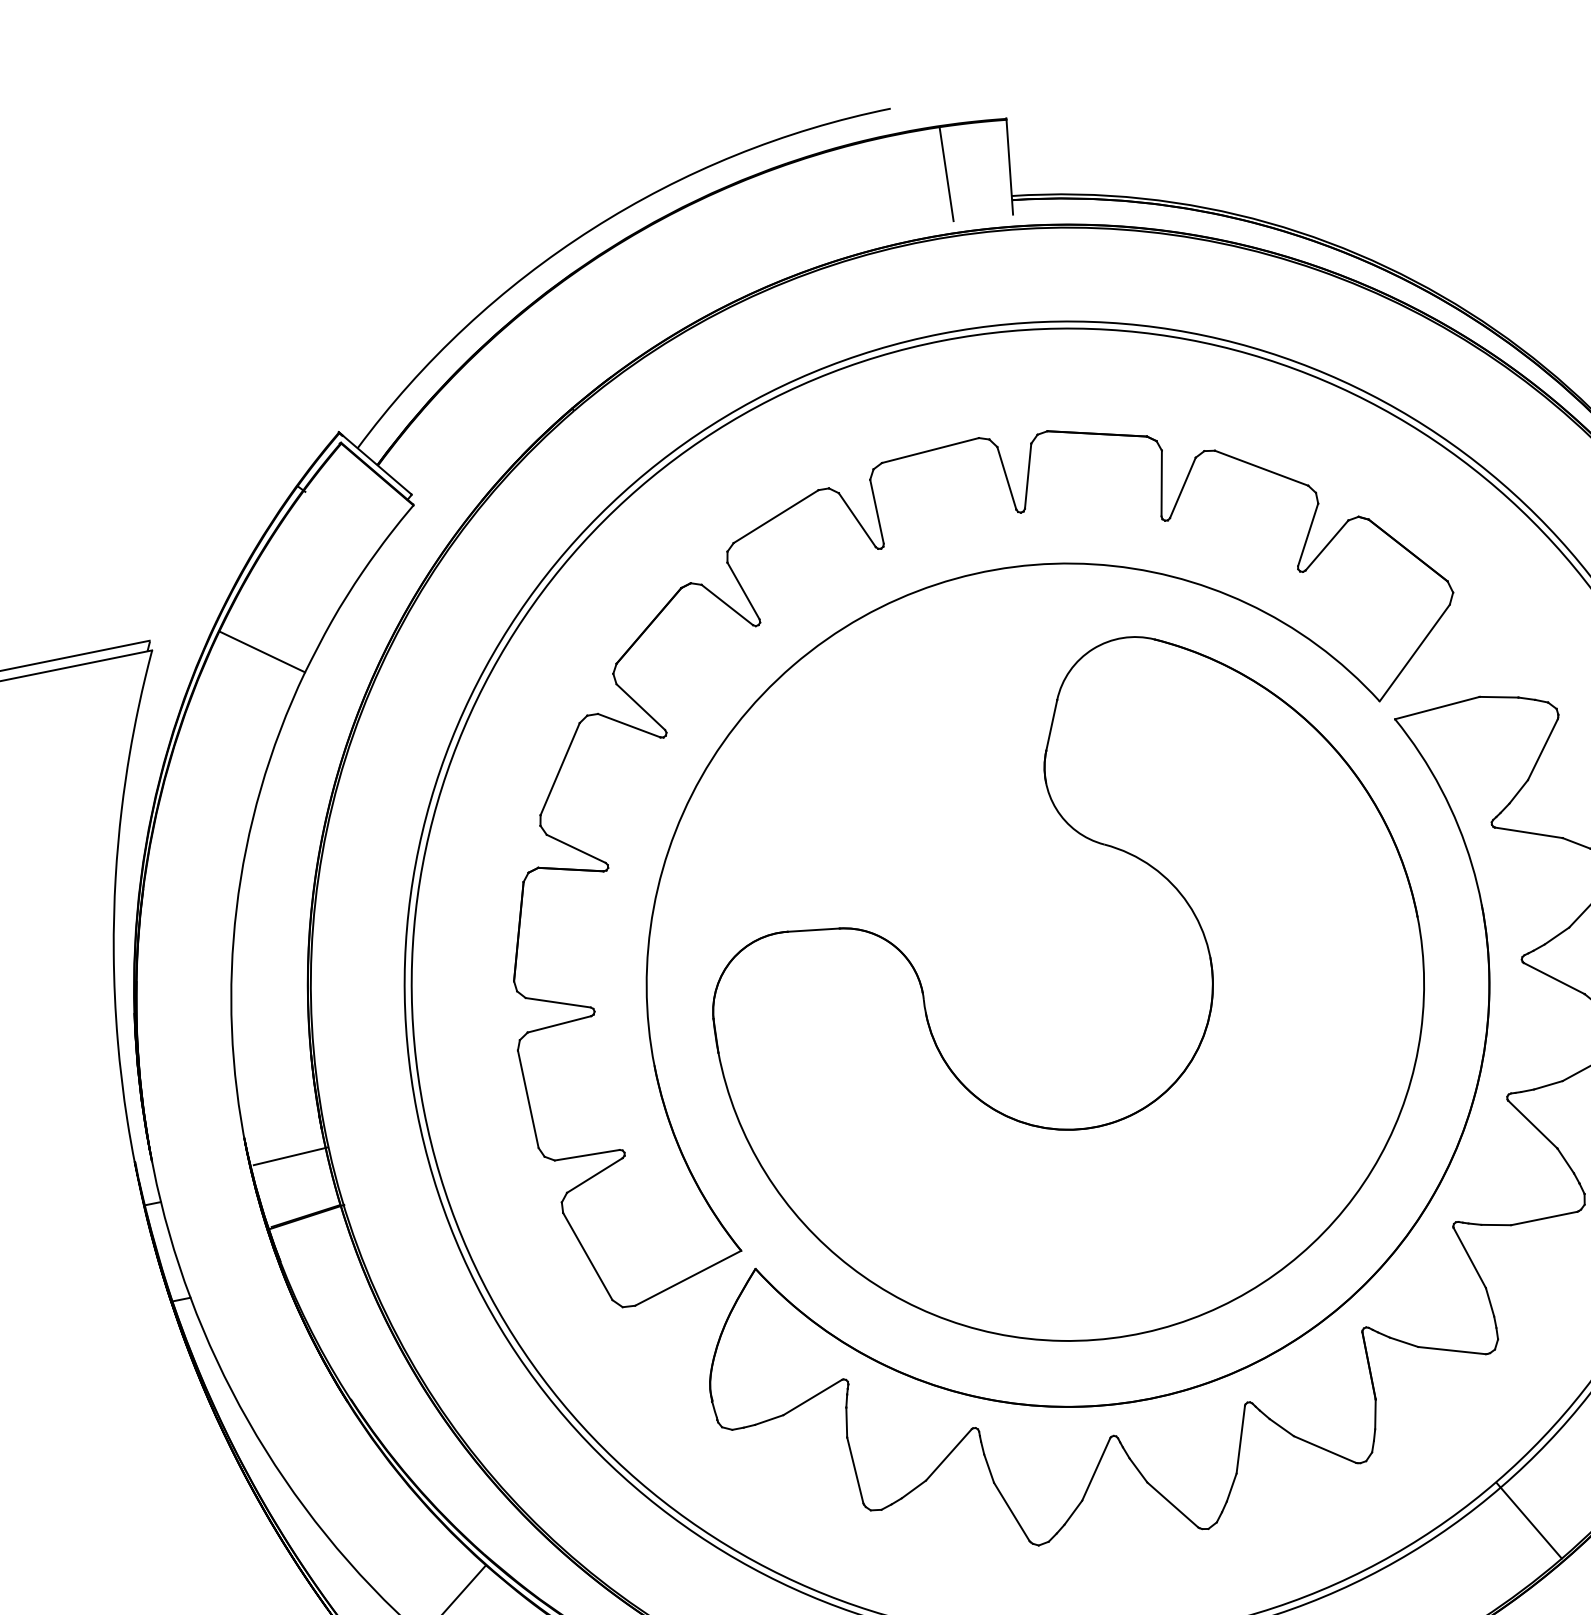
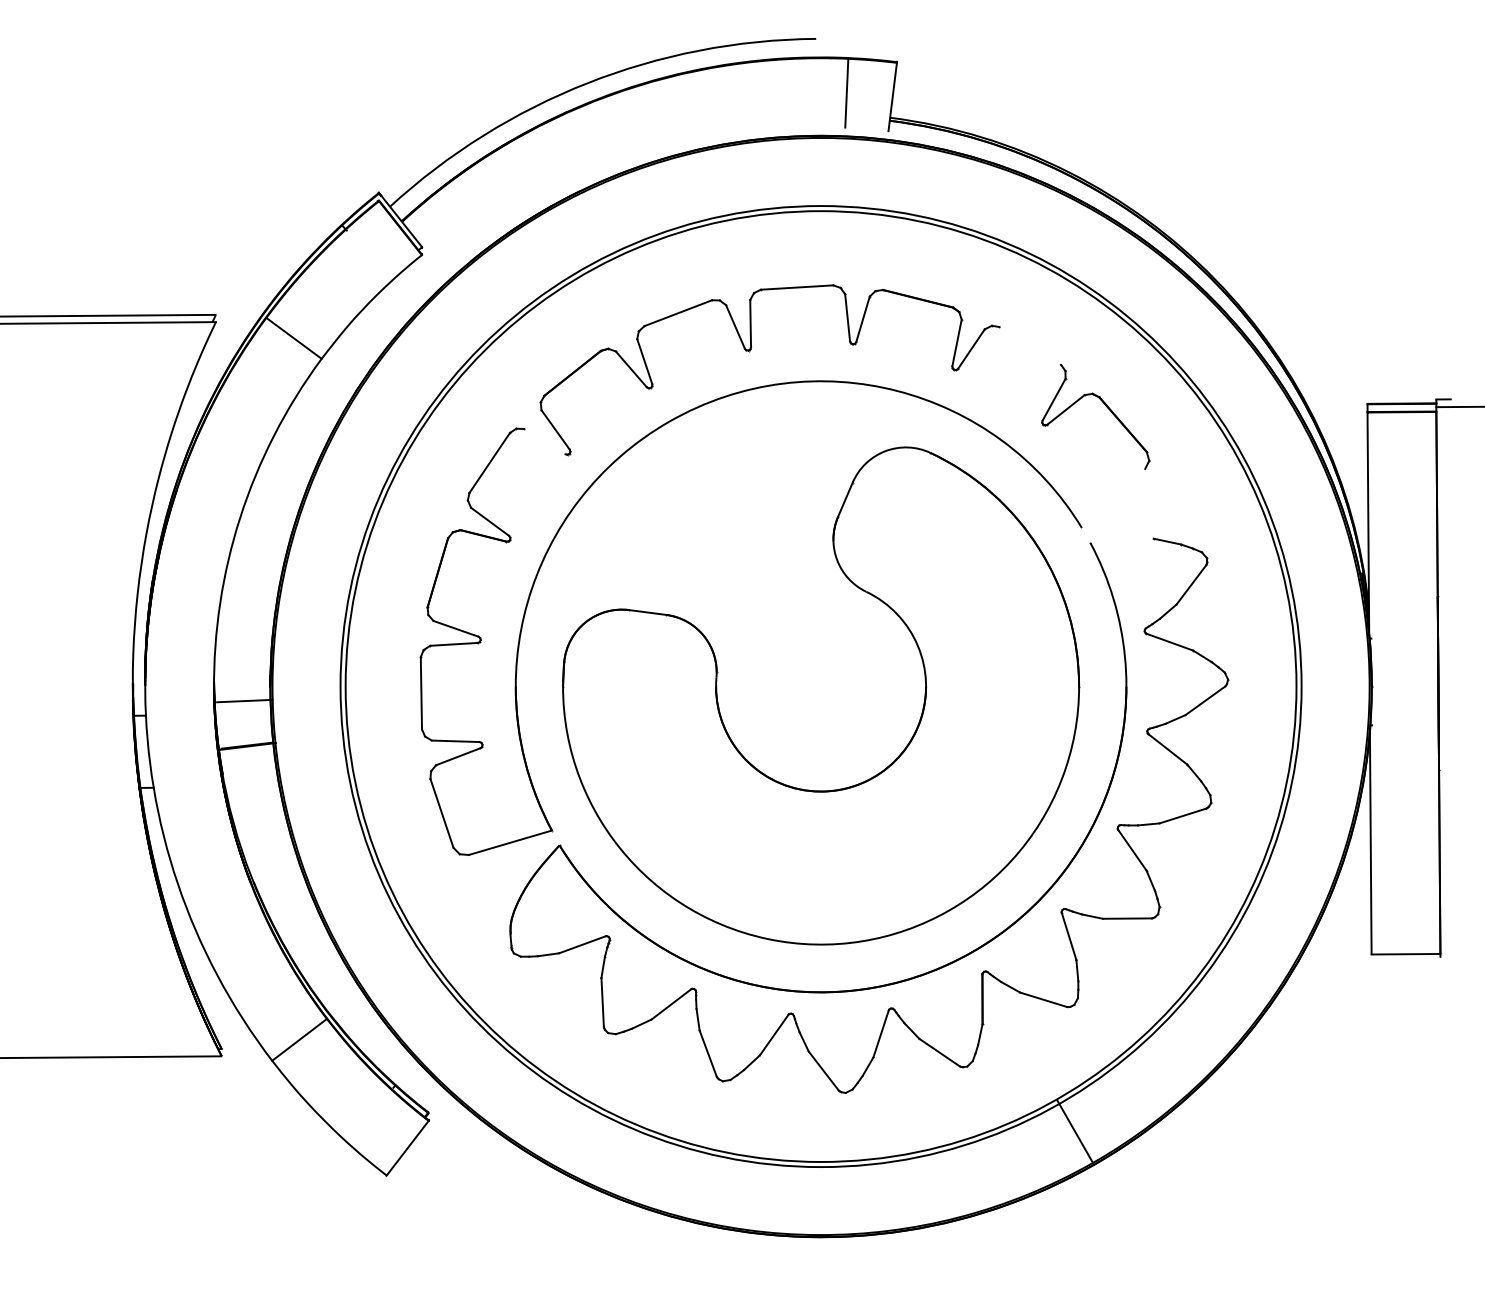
line: (1260, 467) -> (1029, 345), removed
line: (1414, 653) -> (1113, 498), removed
line: (1436, 707) -> (1121, 540), removed
line: (628, 725) -> (544, 441), removed

